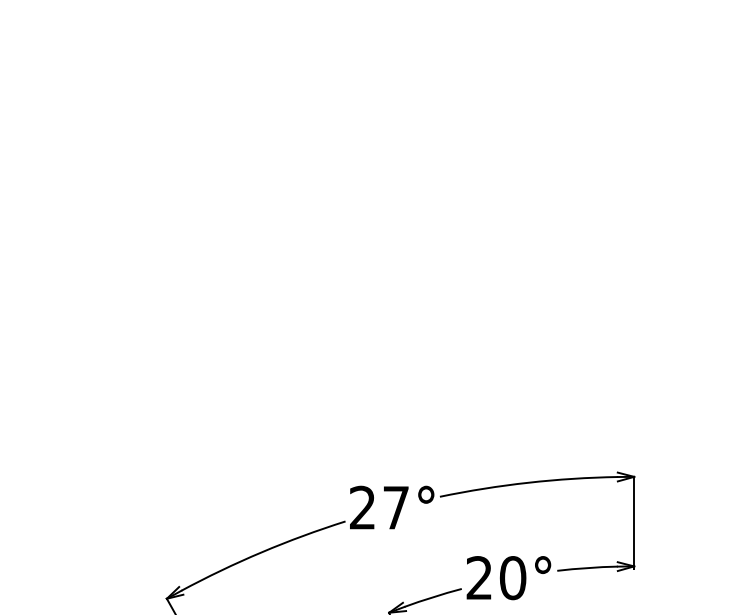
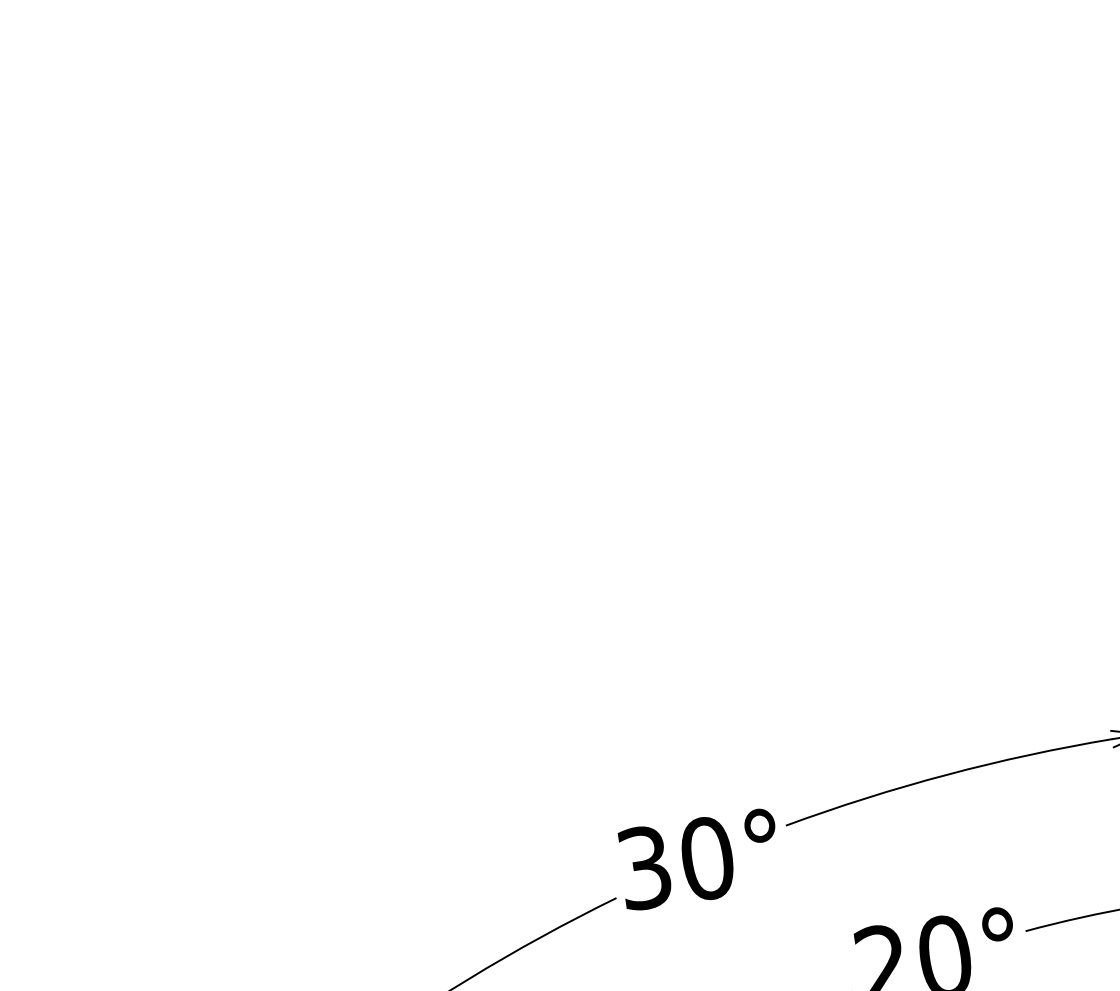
text: (379, 507) -> (676, 862), 27° -> 30°

